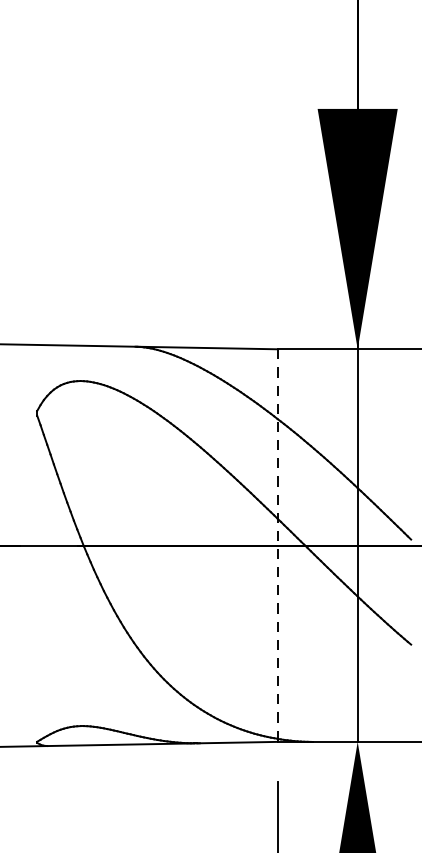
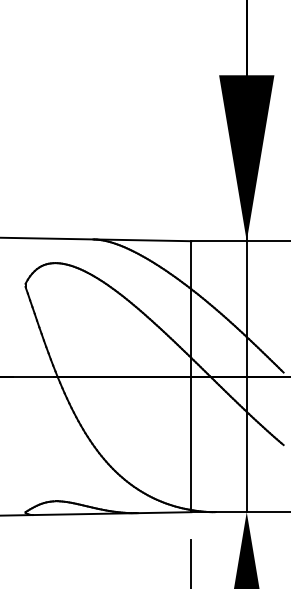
line: (277, 546) -> (191, 377), dashed -> solid

